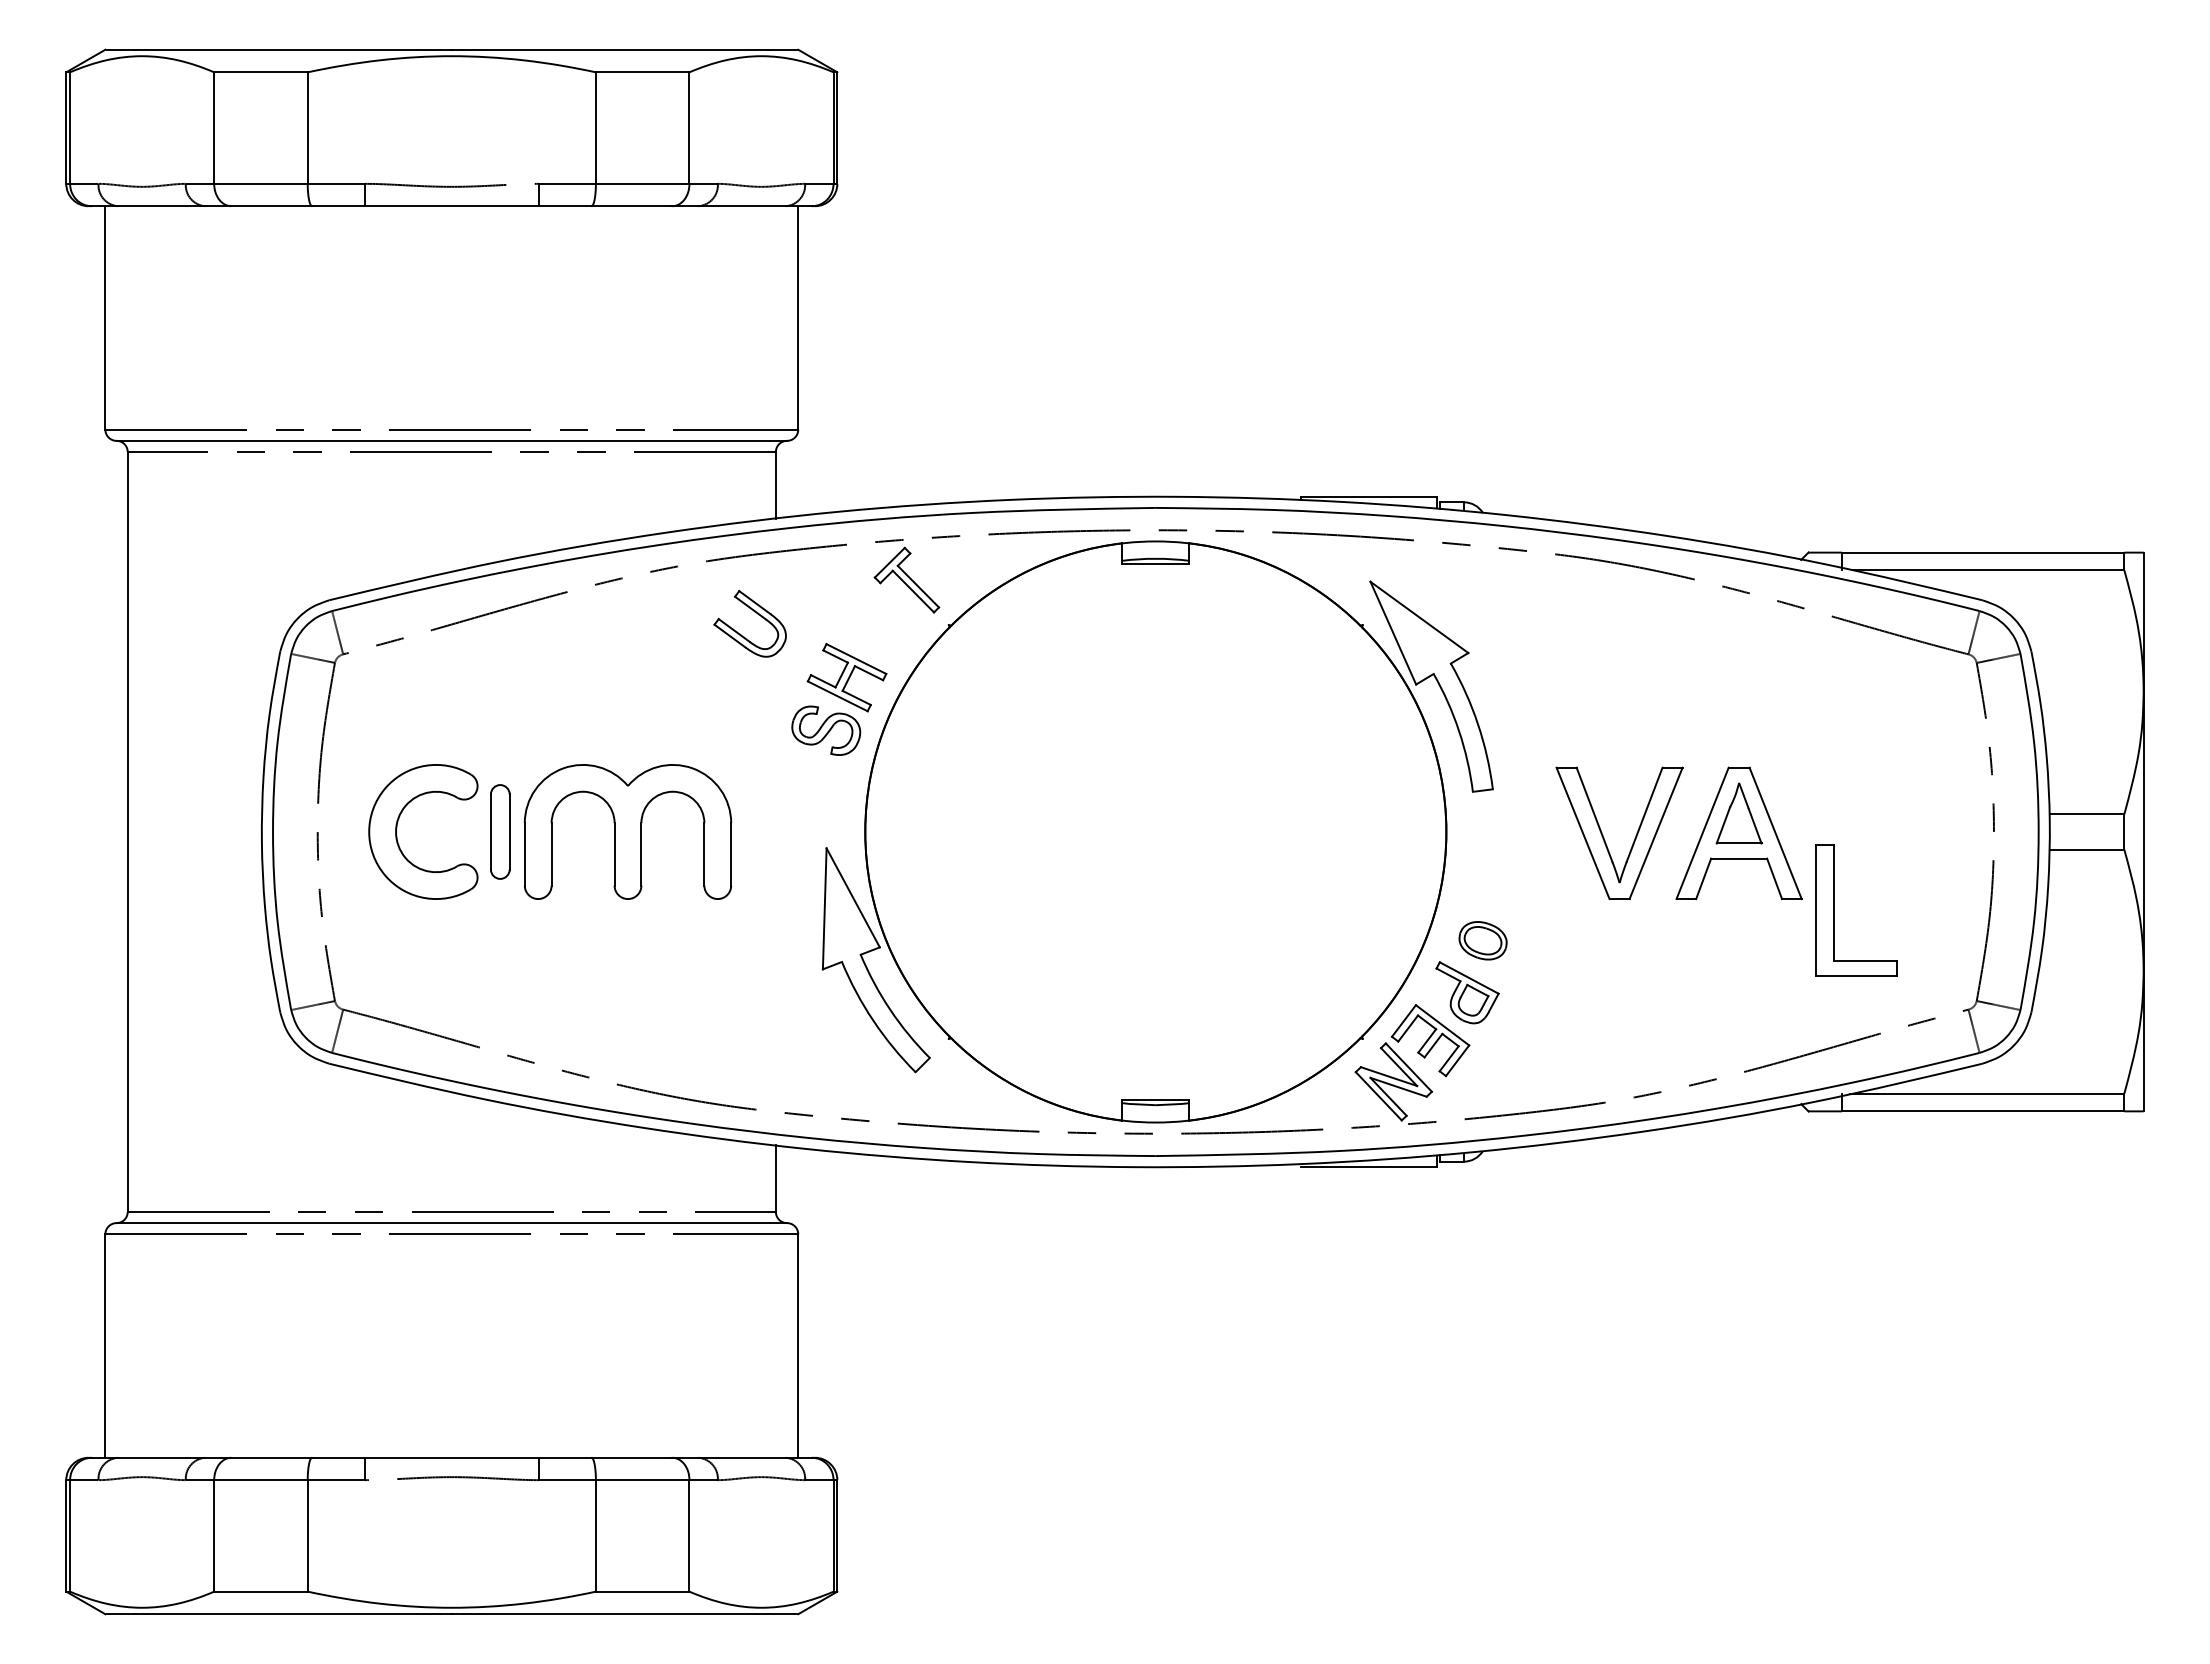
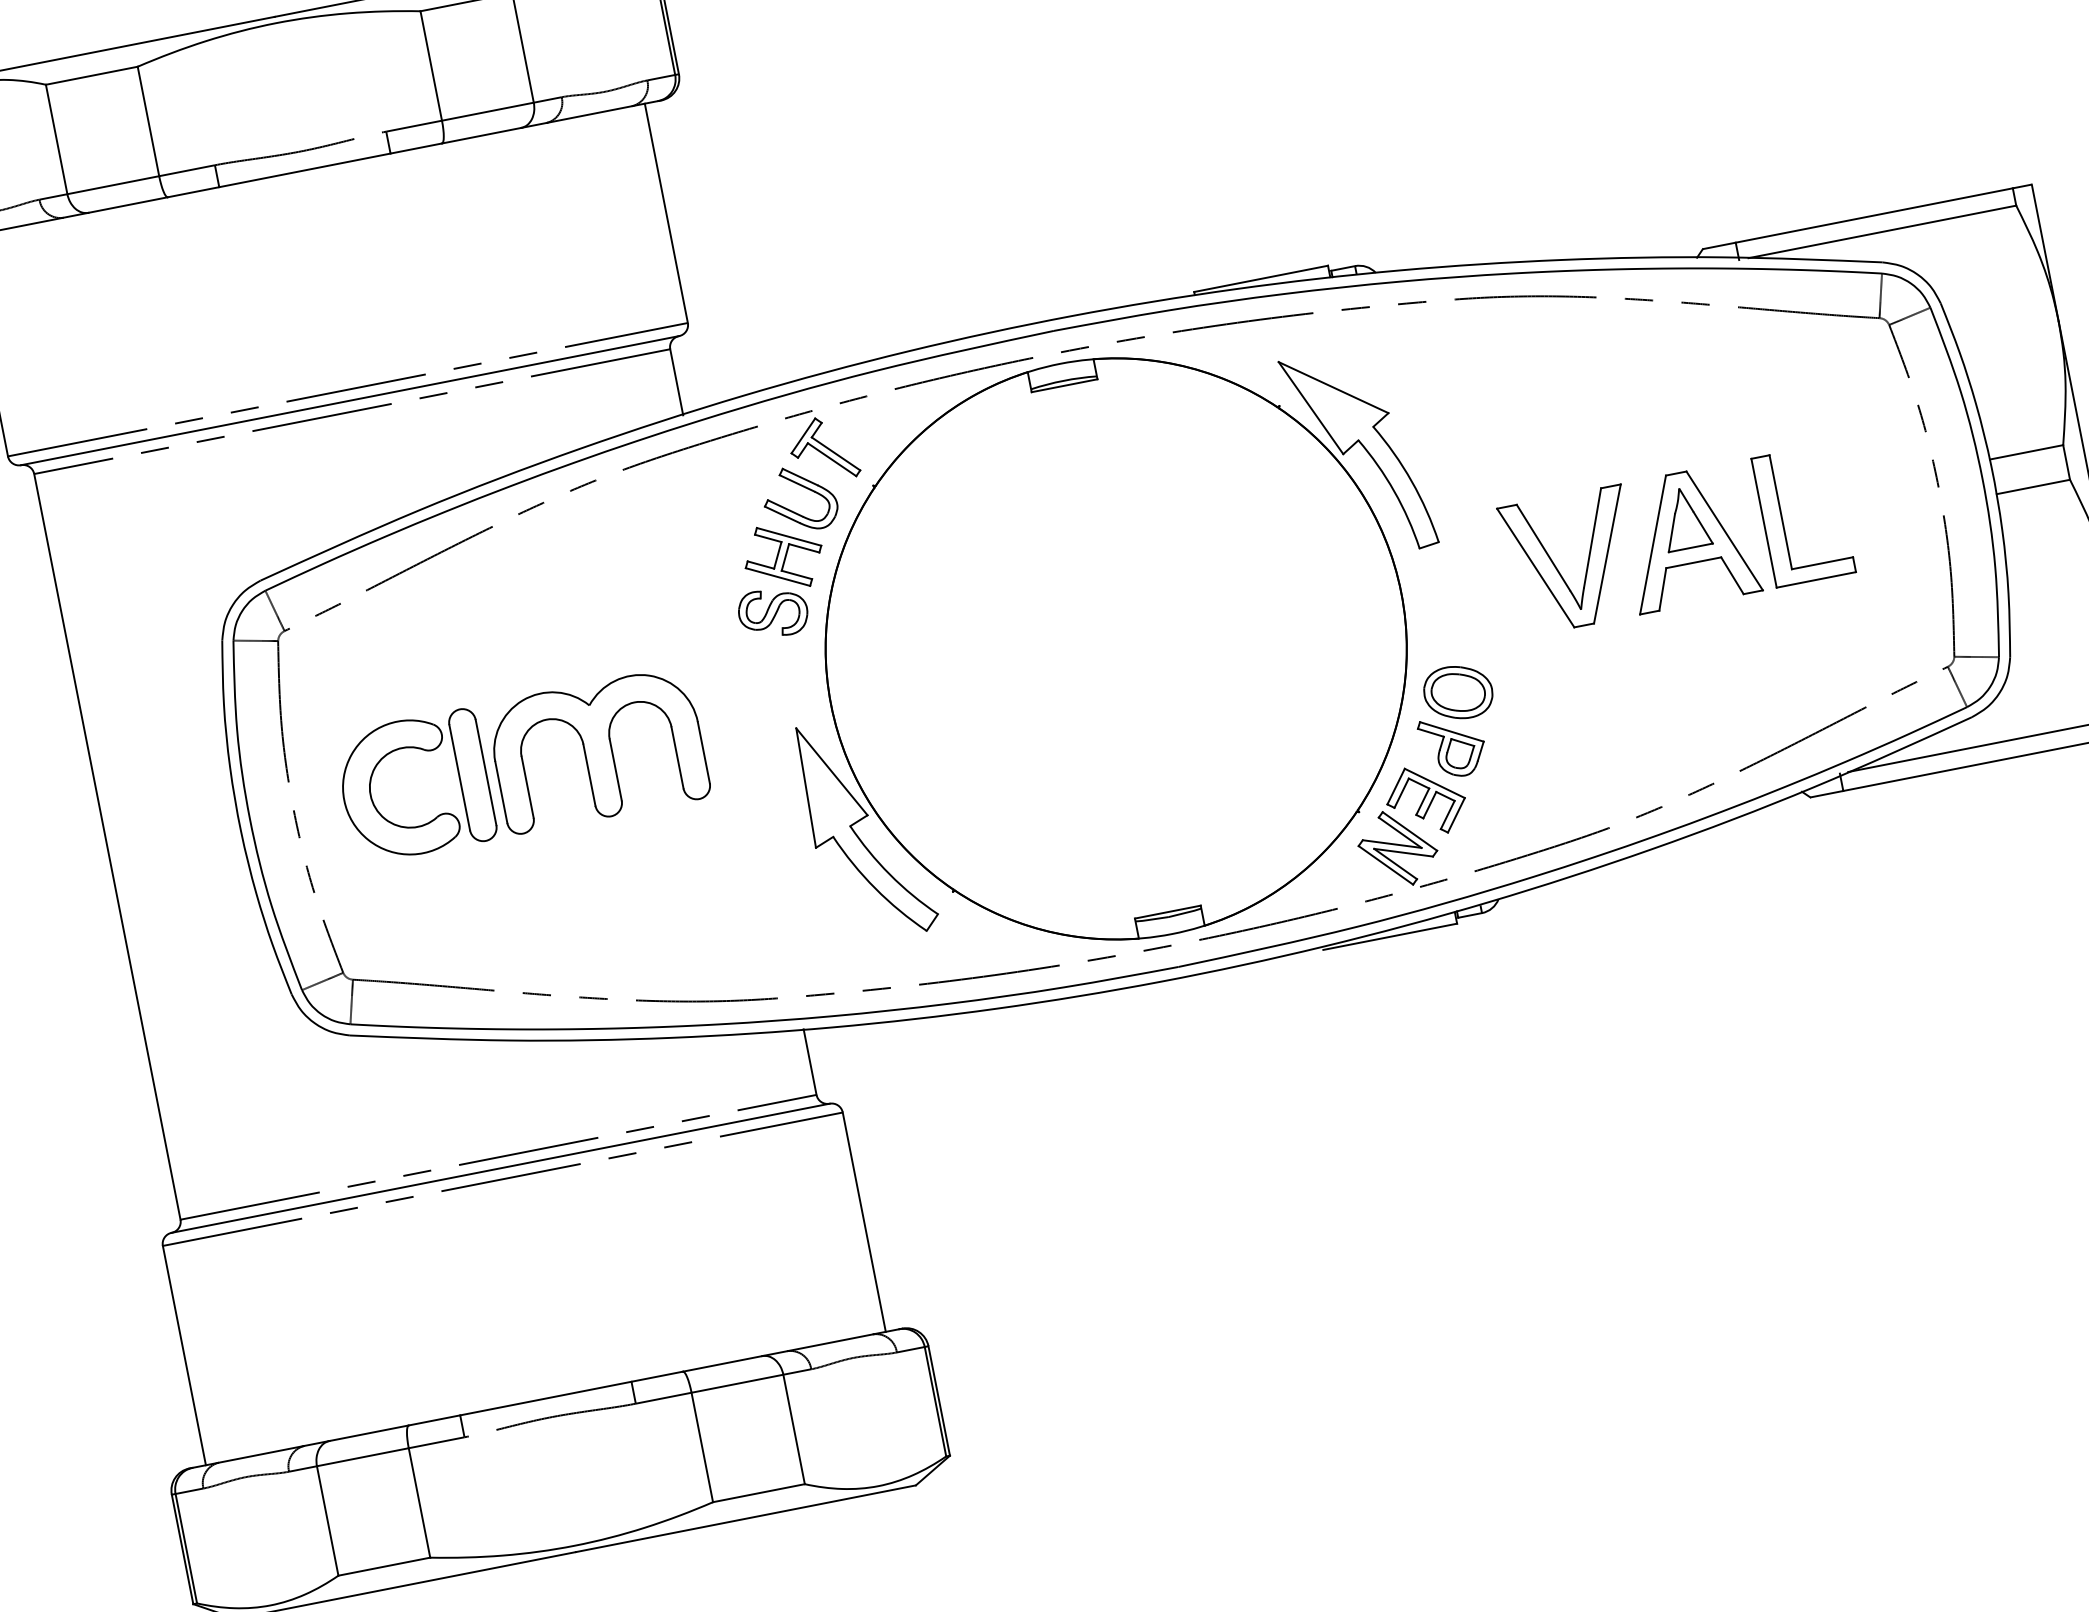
part: (757, 614) -> (805, 488), moved
part: (500, 831) -> (473, 774), size x1.43
part: (1834, 910) -> (1782, 519), moved
part: (1482, 940) -> (1457, 692), size x1.43

